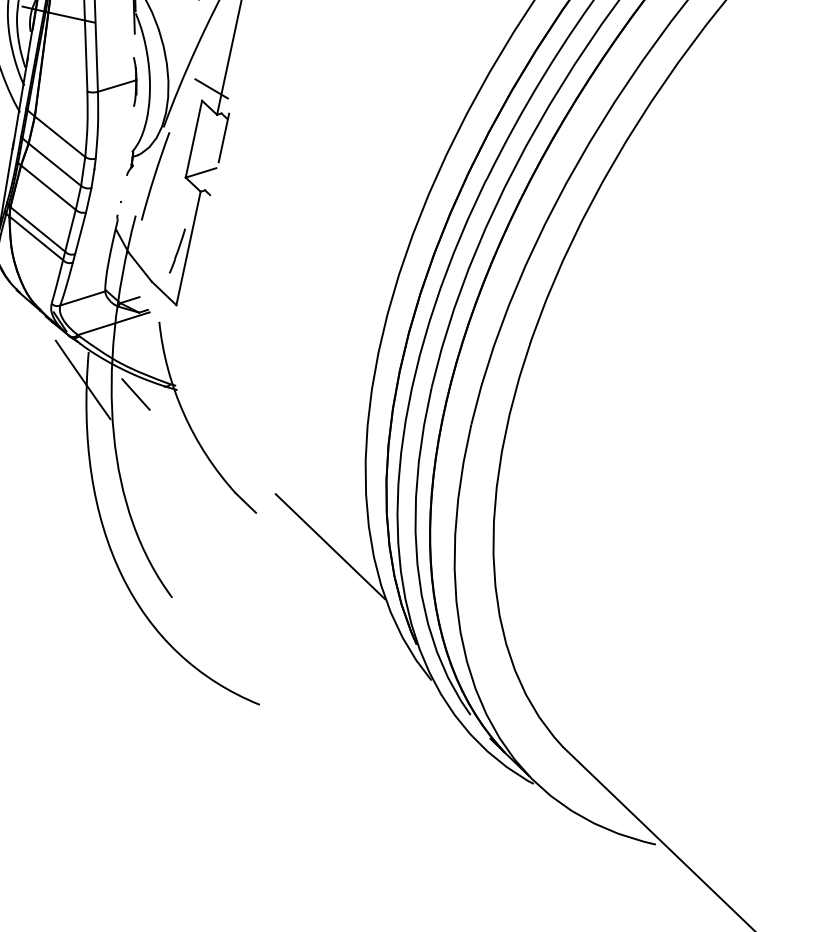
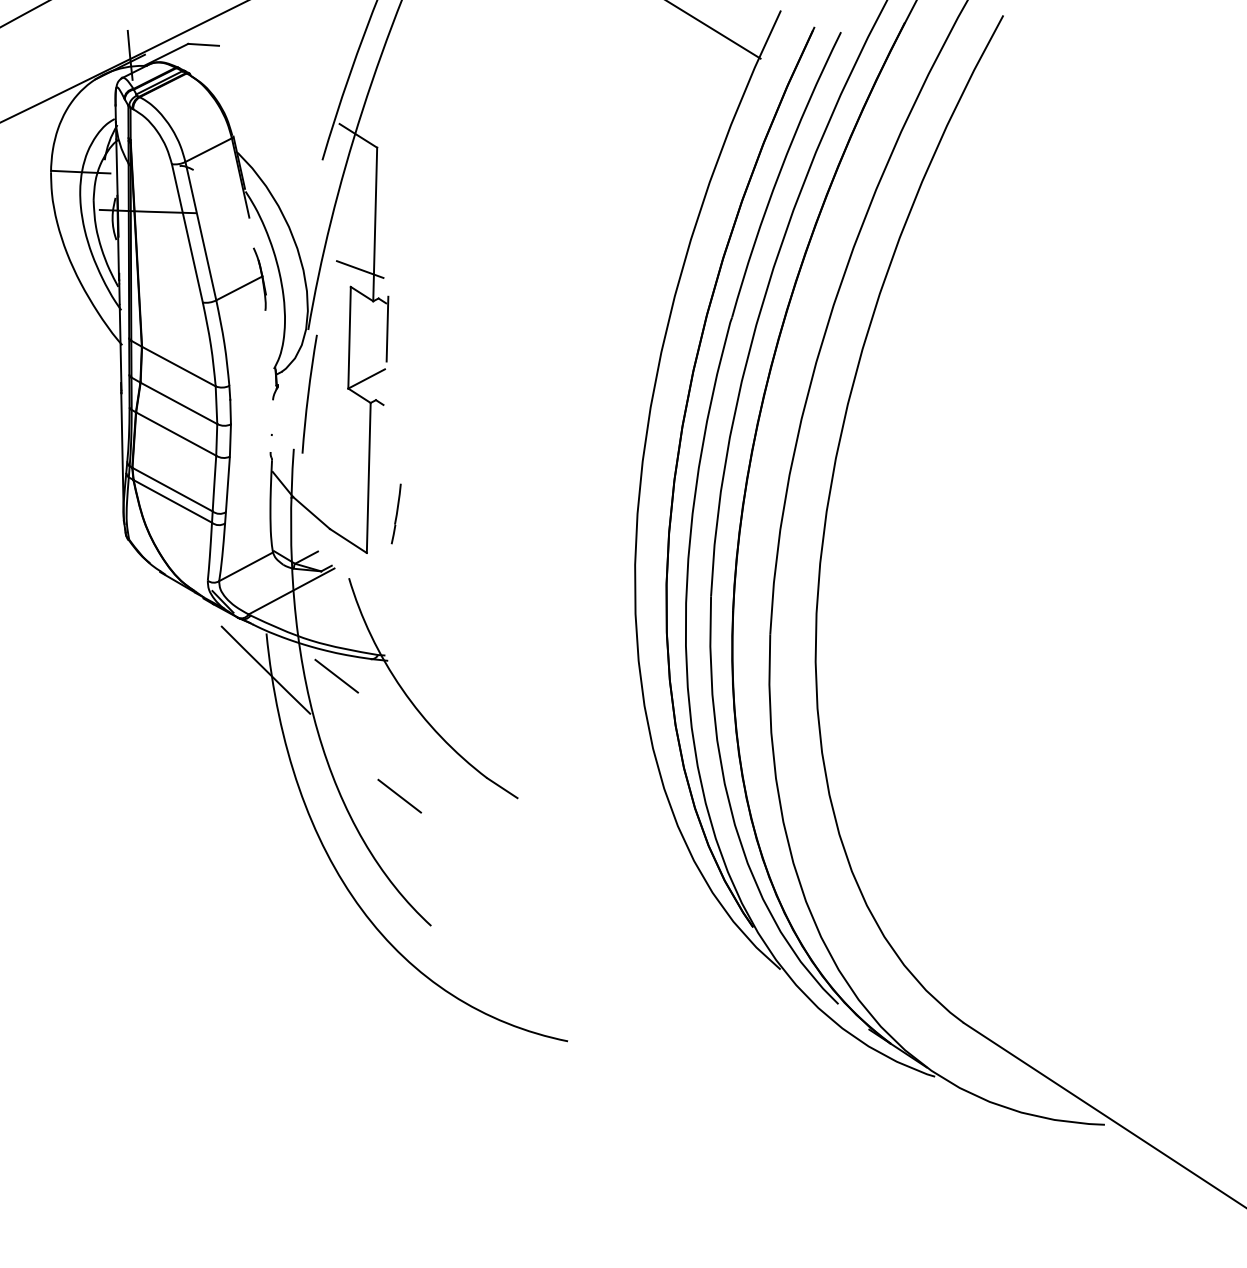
part: (176, 250) -> (395, 513), moved
line: (166, 494) -> (399, 795), added
line: (330, 546) -> (620, 823), removed

